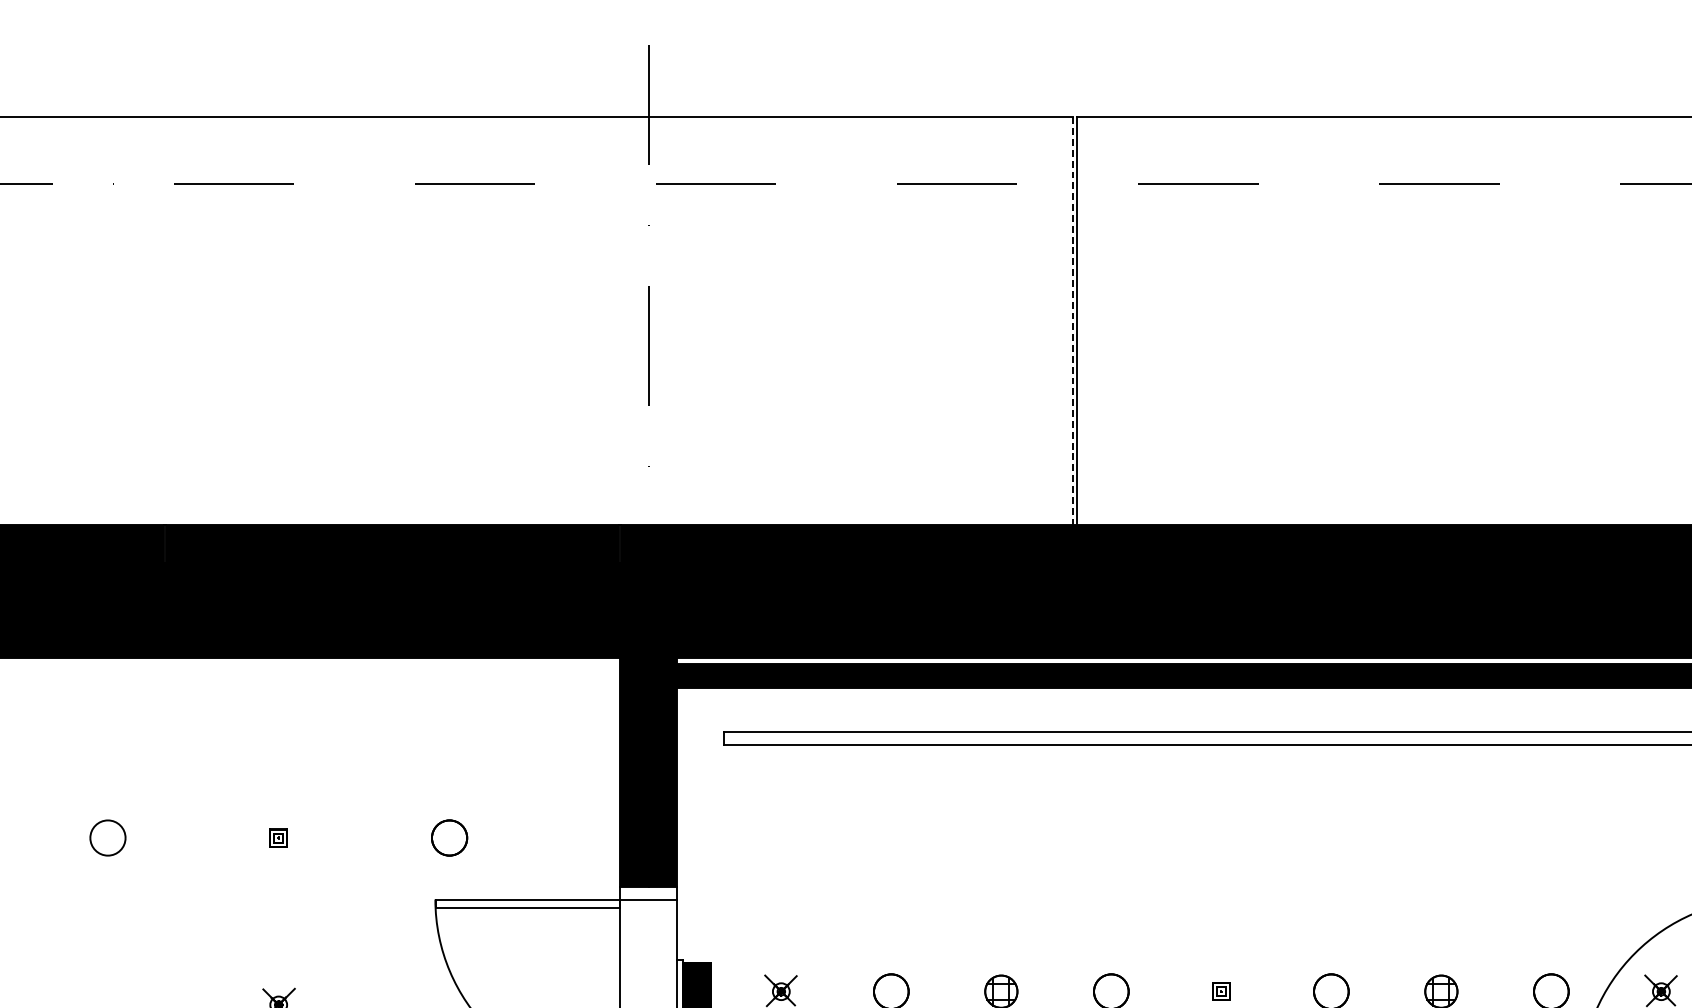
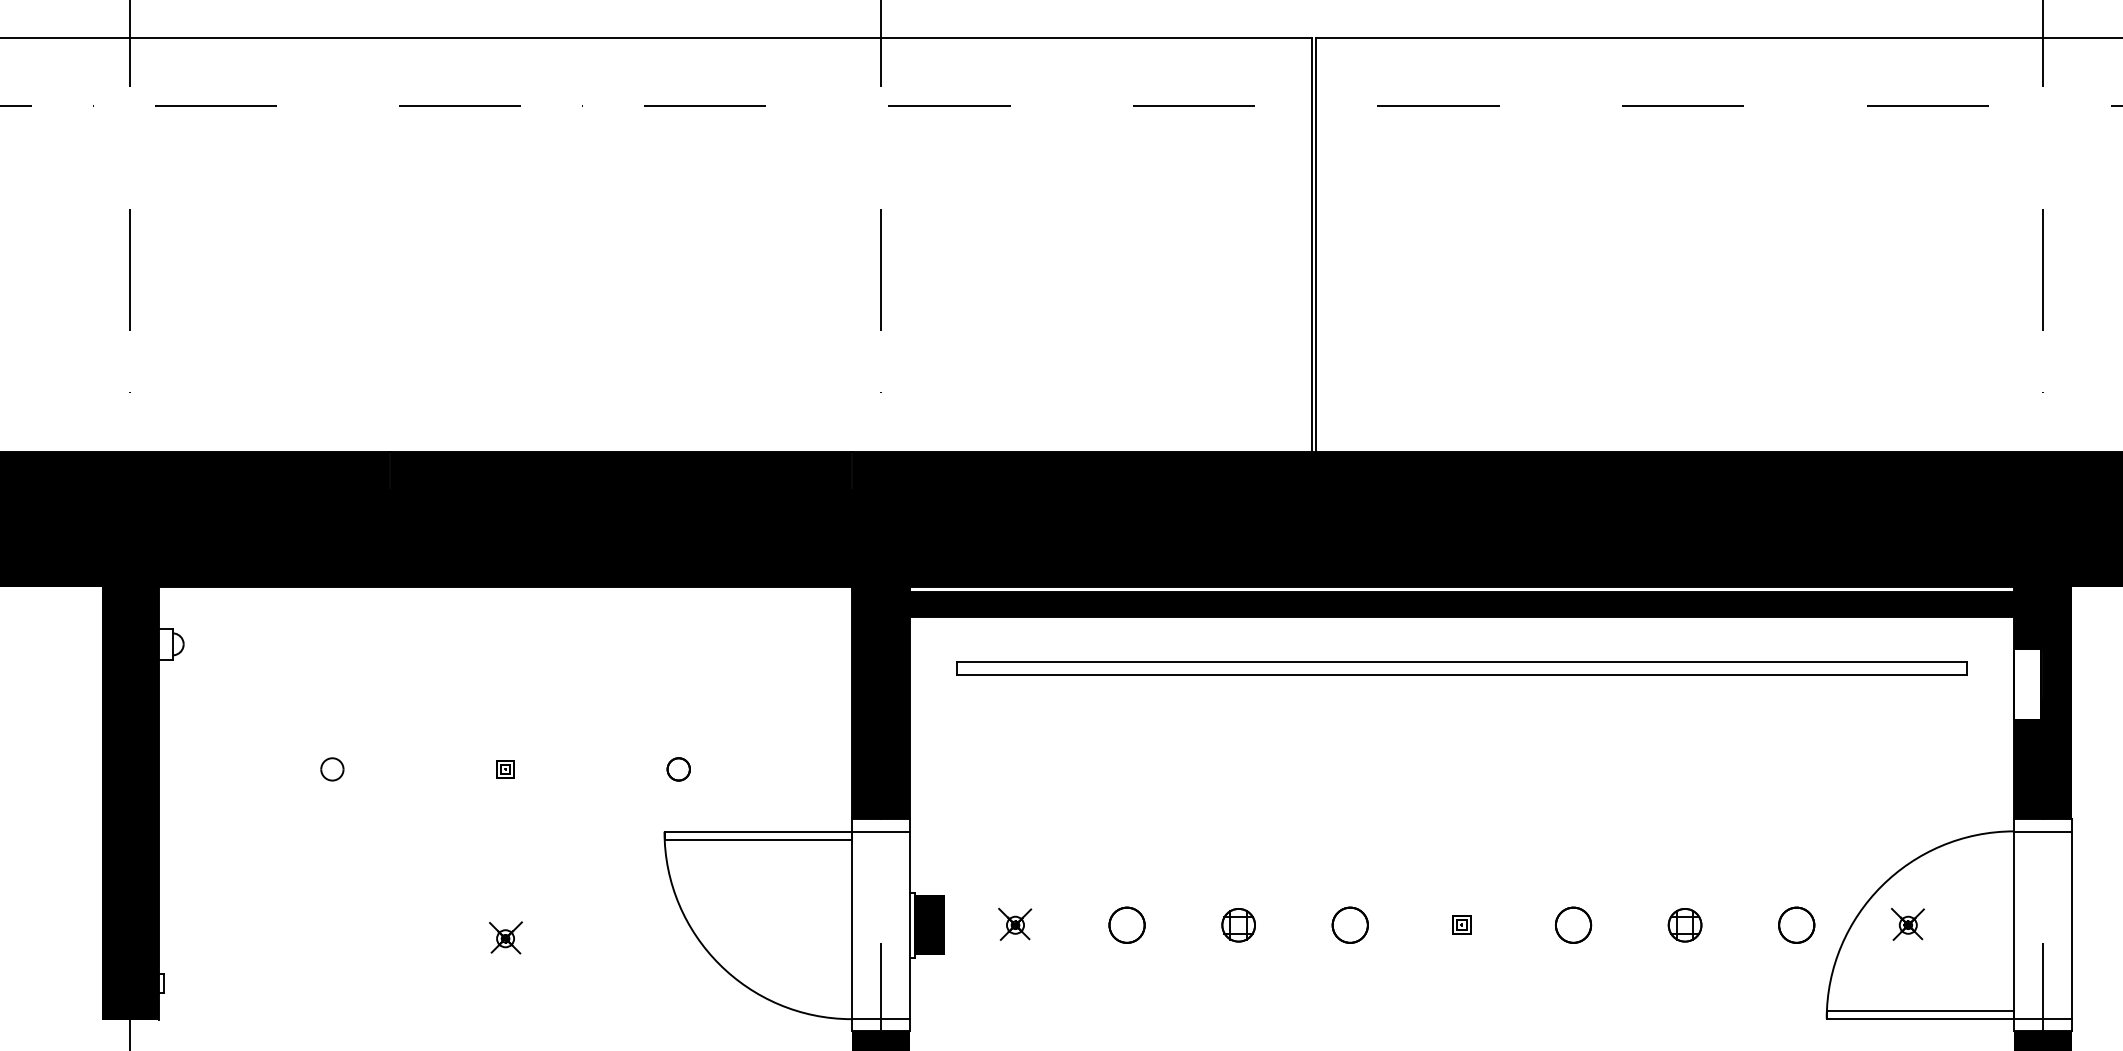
line: (1073, 321) -> (1311, 245), dashed -> solid
part: (108, 838) -> (332, 769), size x0.62
part: (449, 838) -> (678, 769), size x0.62

